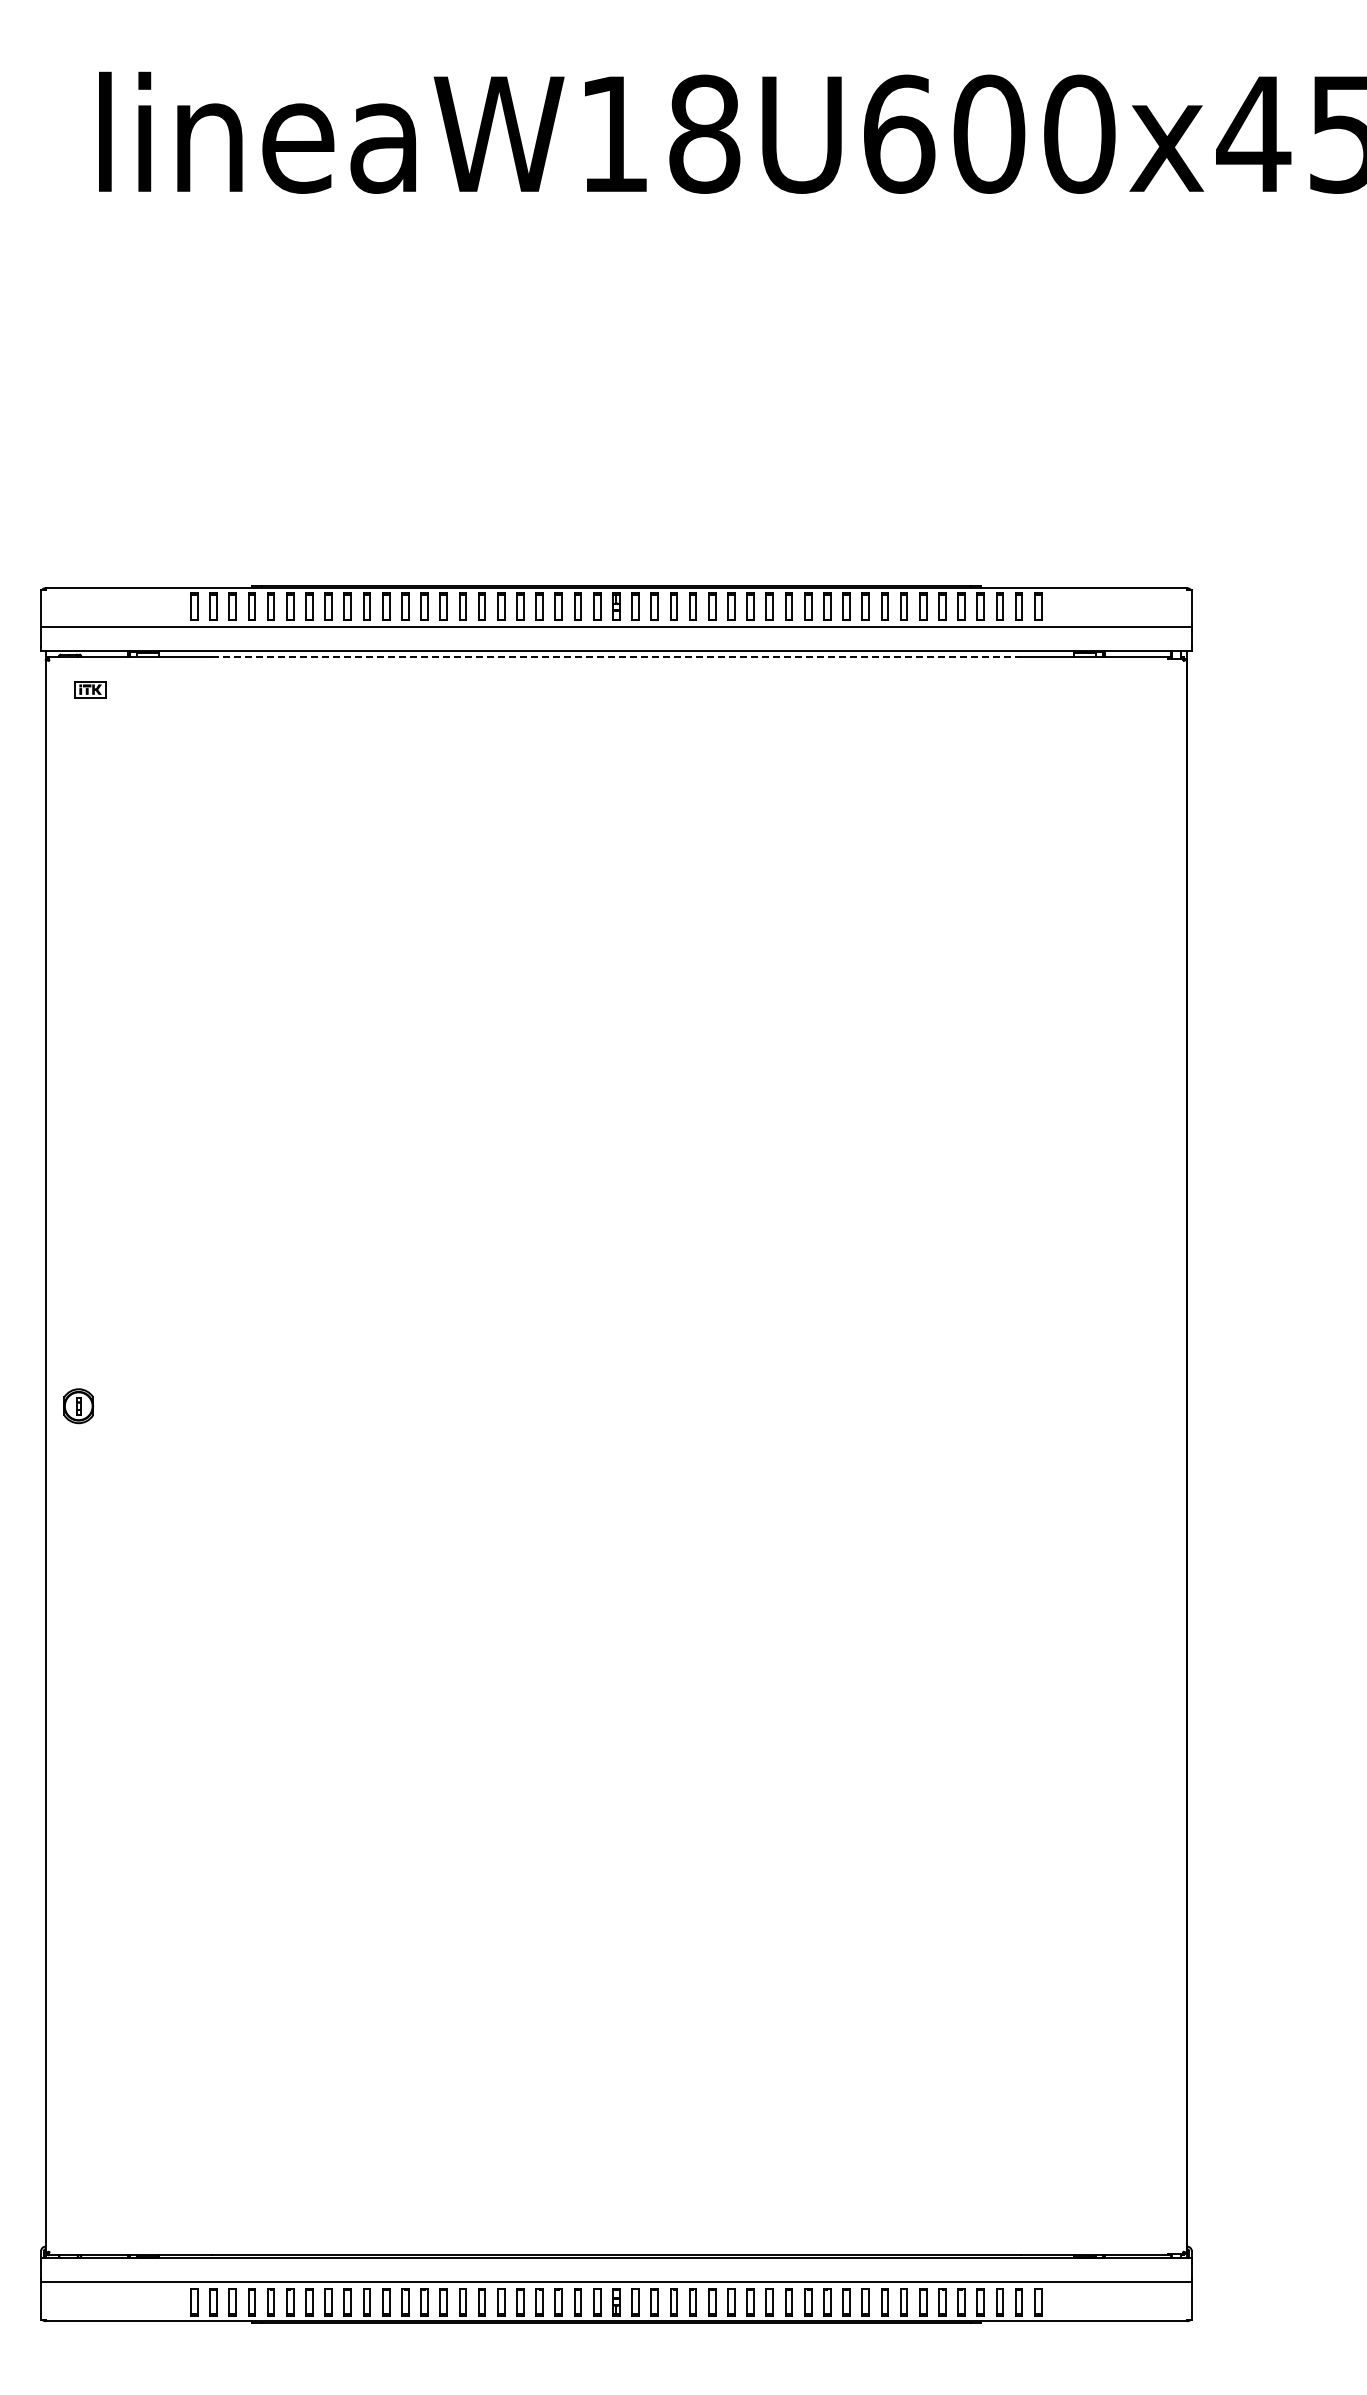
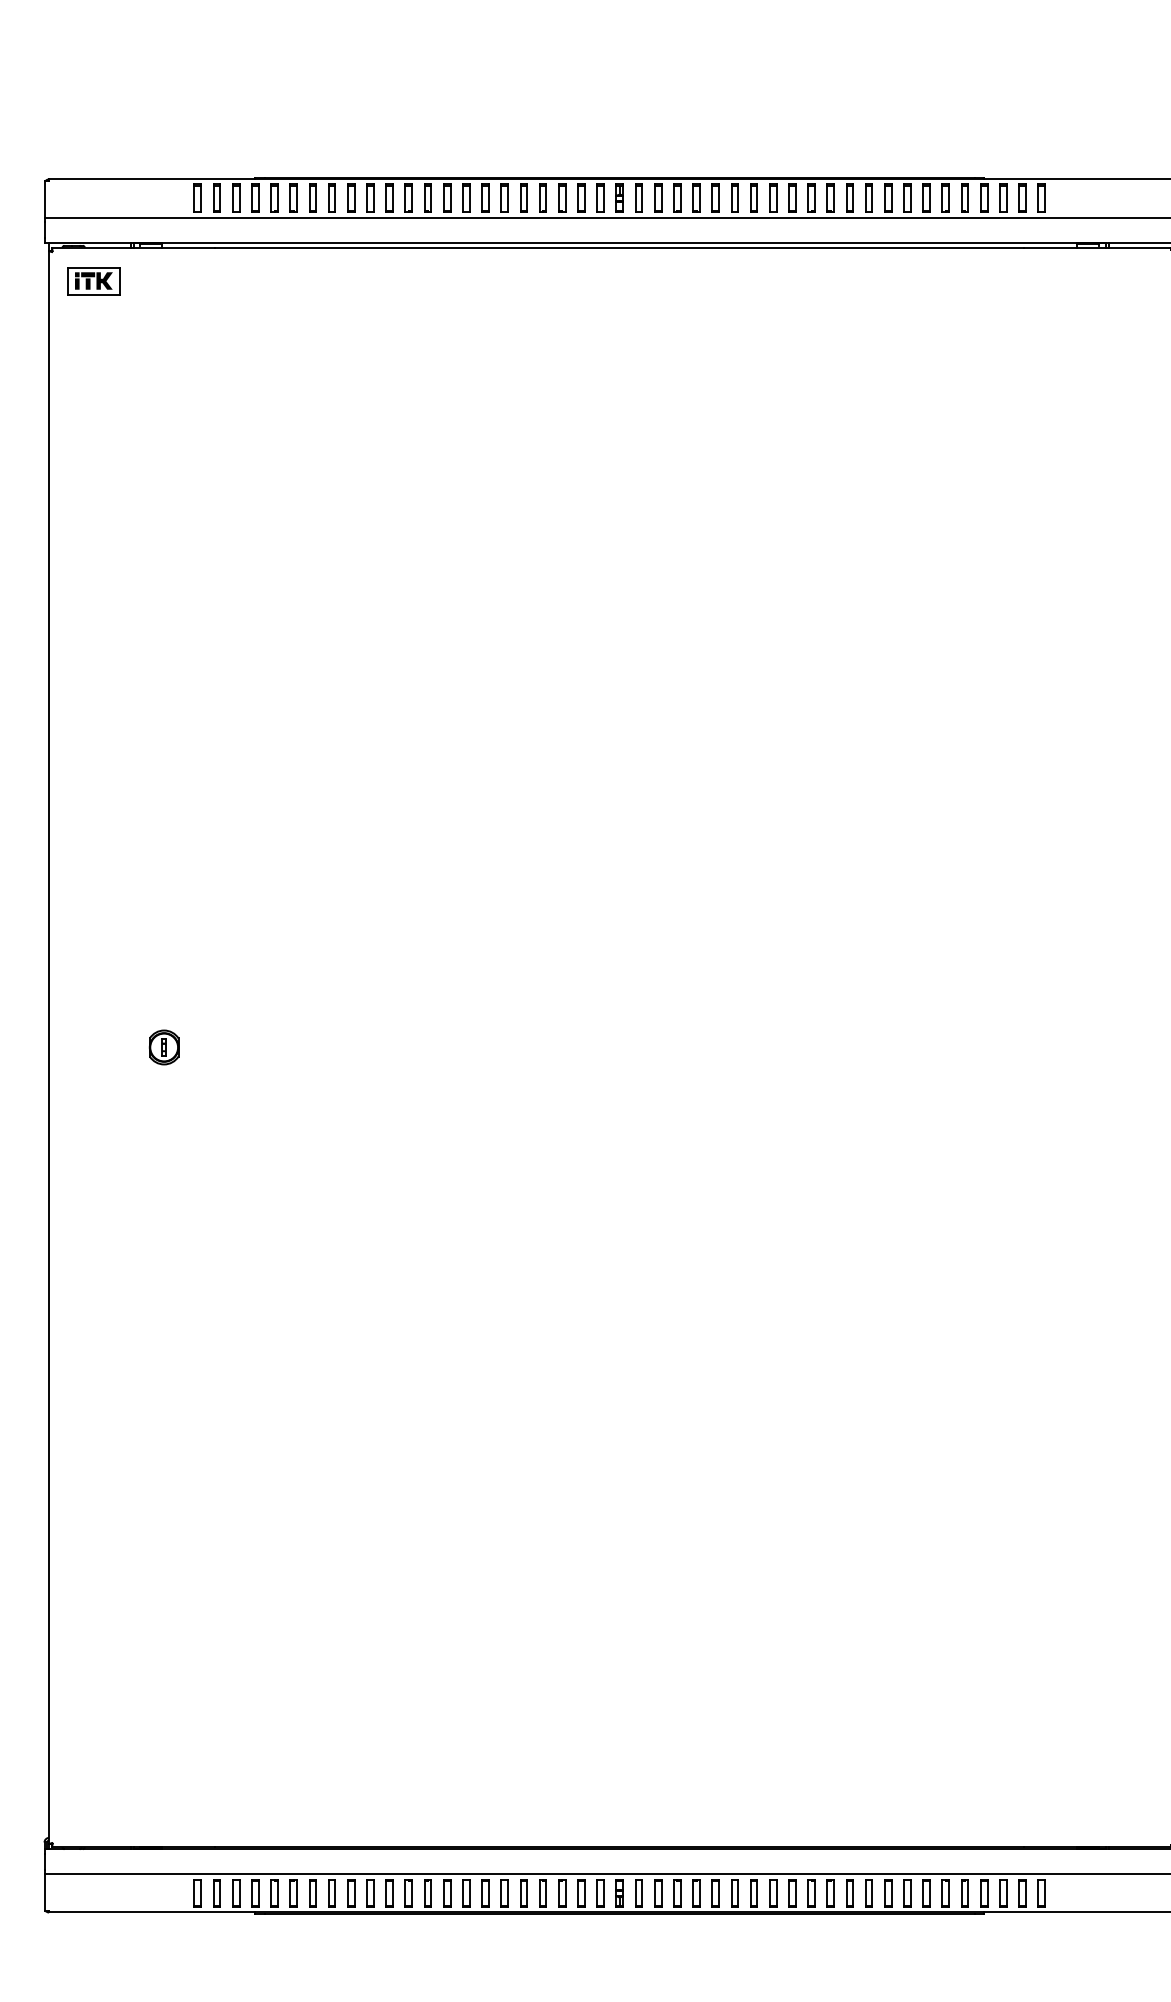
line: (616, 657) -> (619, 248), dashed -> solid
part: (90, 689) -> (93, 280), size x1.67
part: (78, 1406) -> (163, 1047), moved

